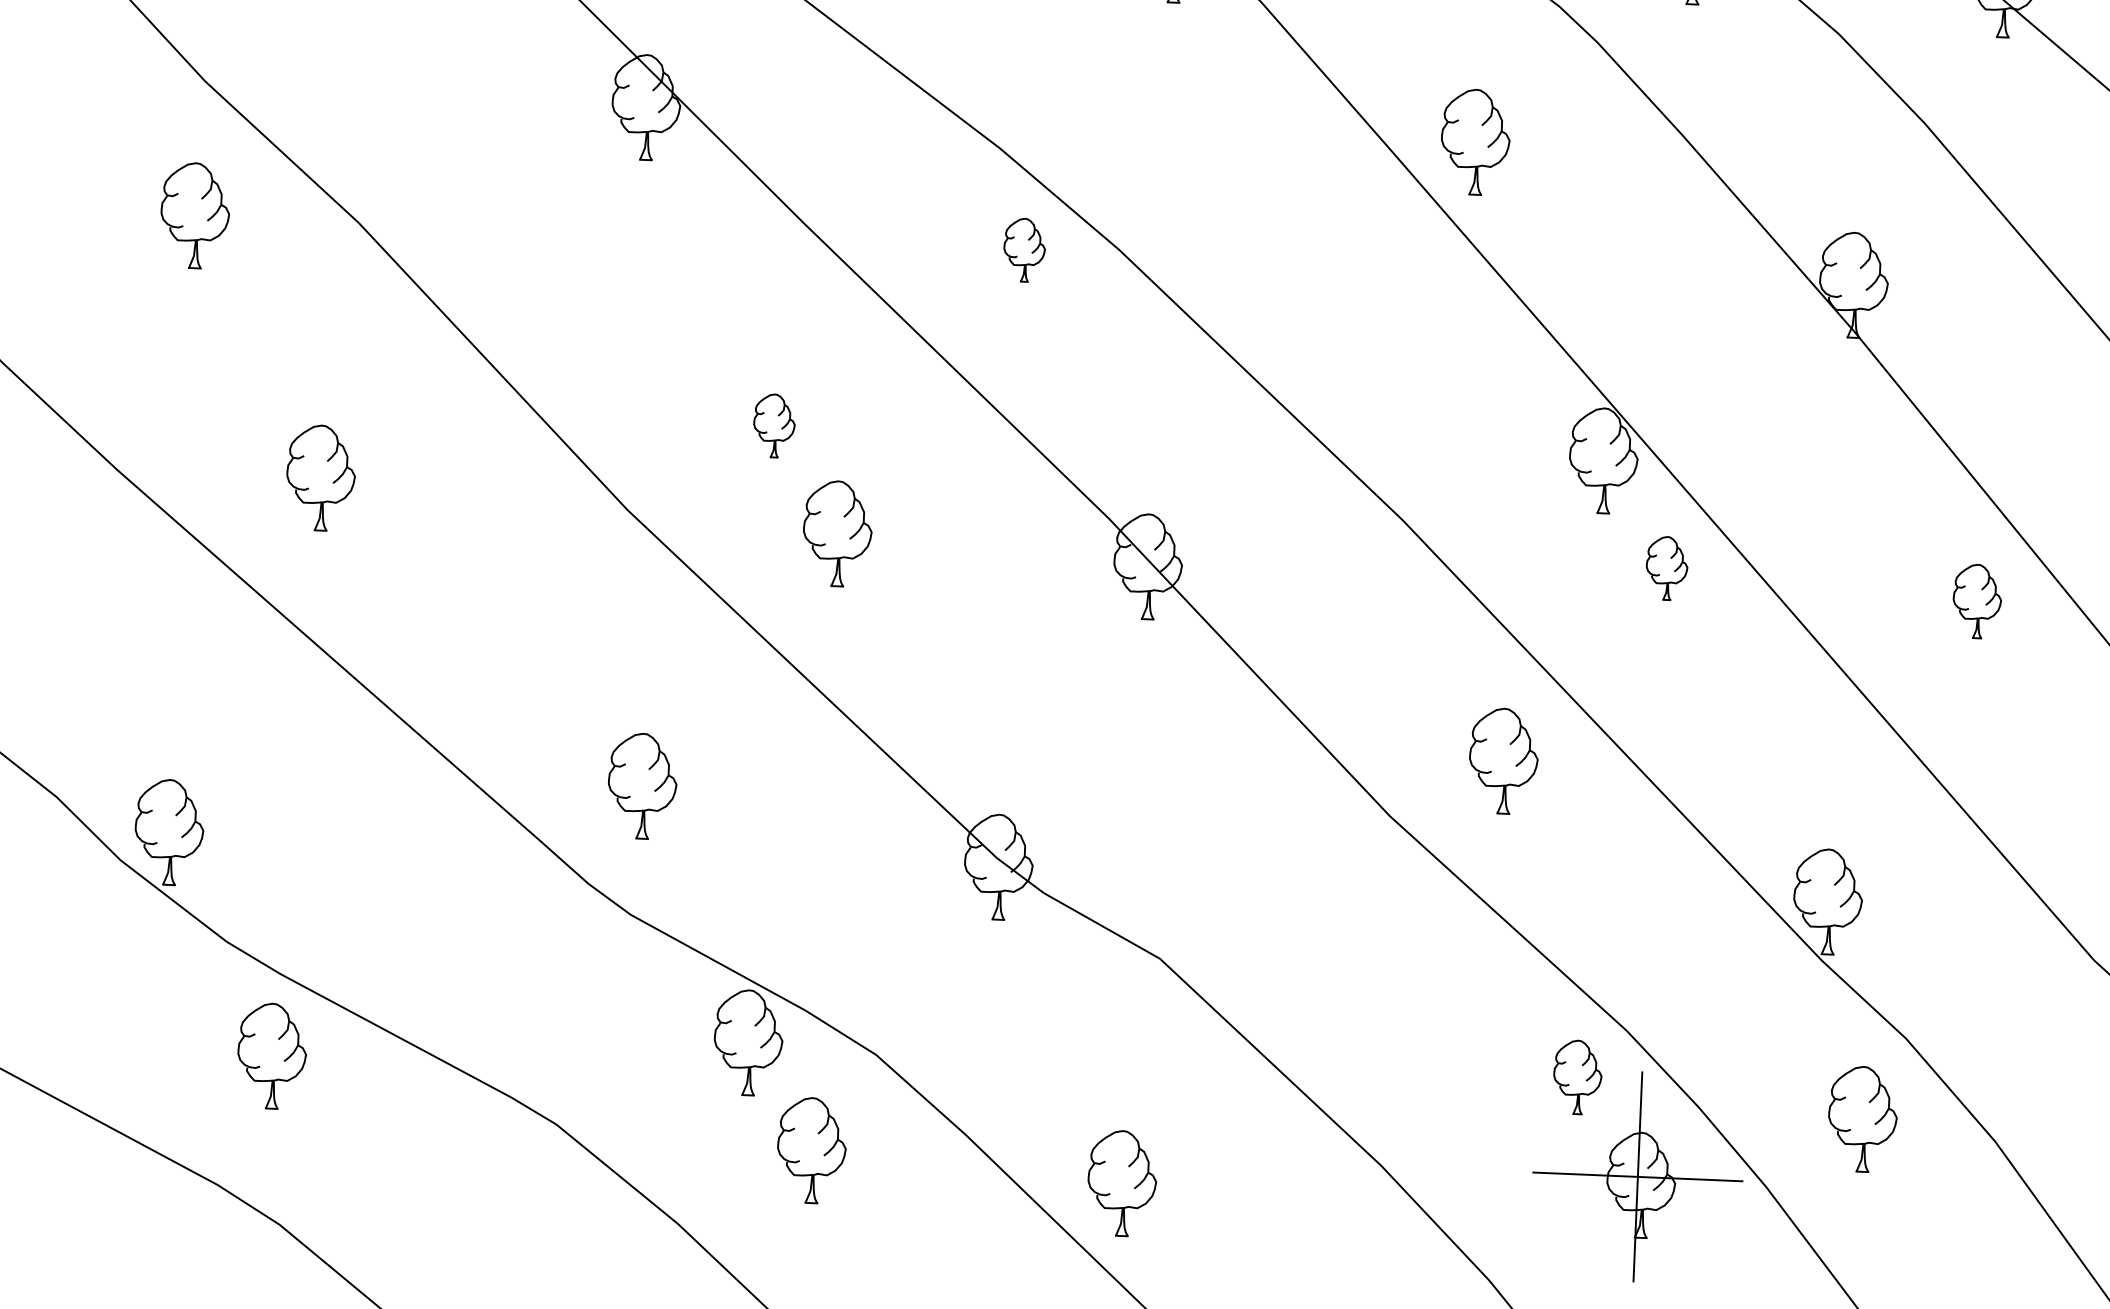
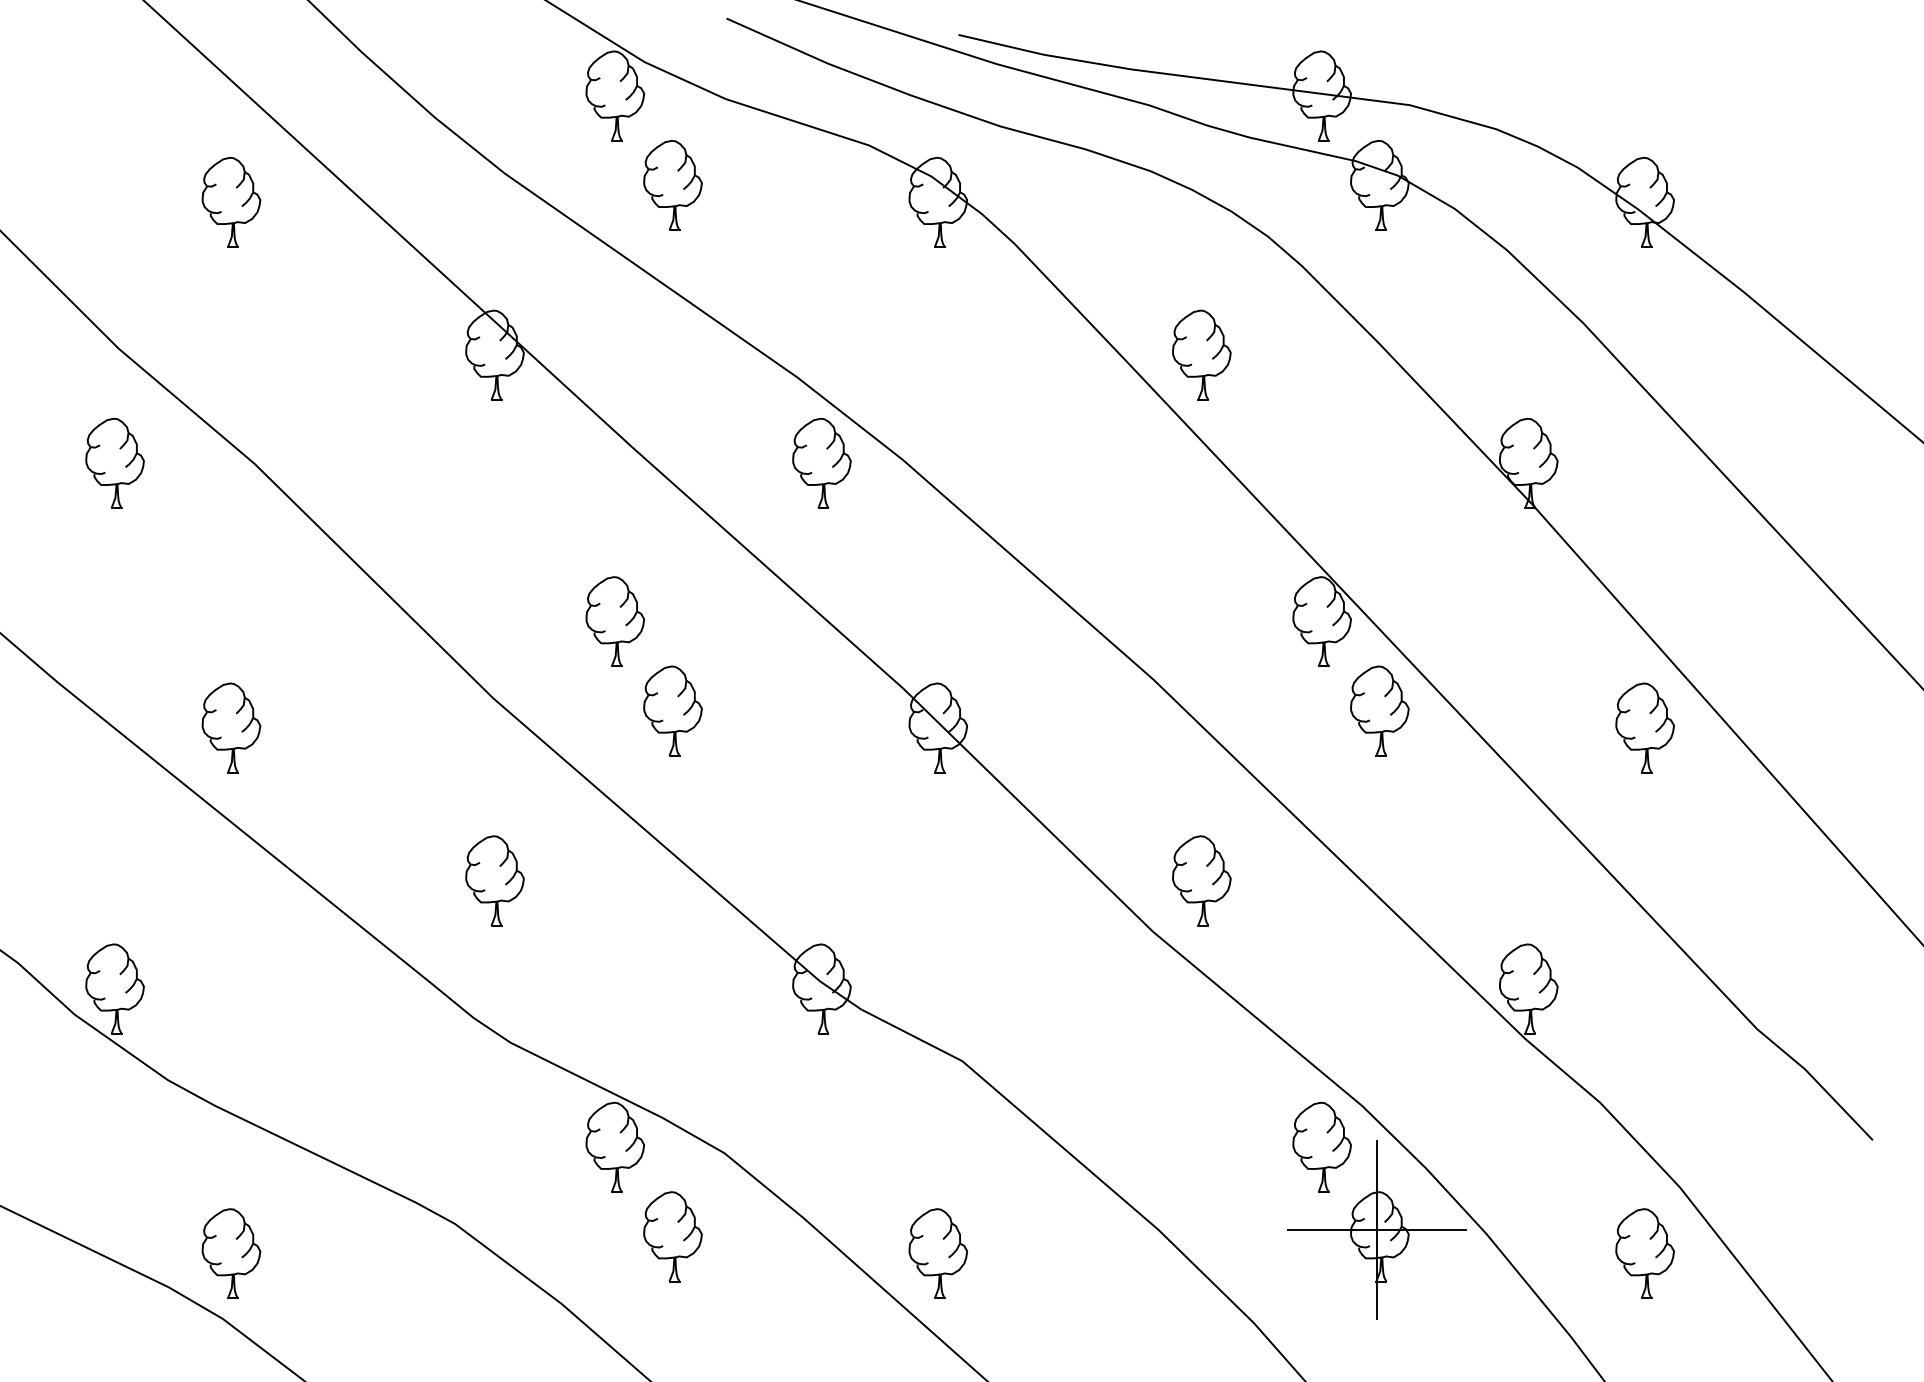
part: (1024, 249) -> (821, 462), size x1.67
part: (774, 425) -> (615, 621), size x1.67
part: (321, 477) -> (231, 727), moved
part: (1666, 567) -> (1379, 710), size x1.67
part: (1976, 600) -> (1644, 727), size x1.43
part: (1503, 760) -> (1201, 880), moved
part: (641, 785) -> (494, 880), moved
part: (272, 1055) -> (231, 1253), moved
part: (1577, 1076) -> (1321, 1146), size x1.43
part: (1862, 1118) -> (1644, 1253), moved

